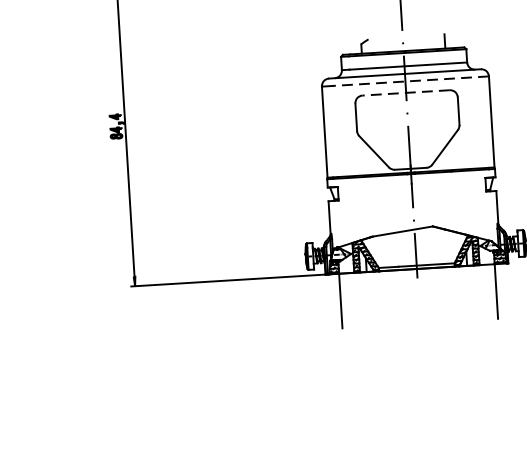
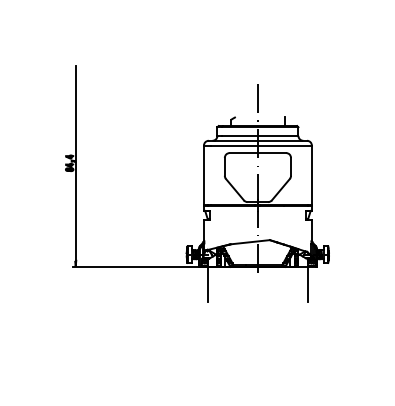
line: (410, 80) -> (261, 145), dashed -> solid
line: (405, 93) -> (257, 153), dashed -> solid

